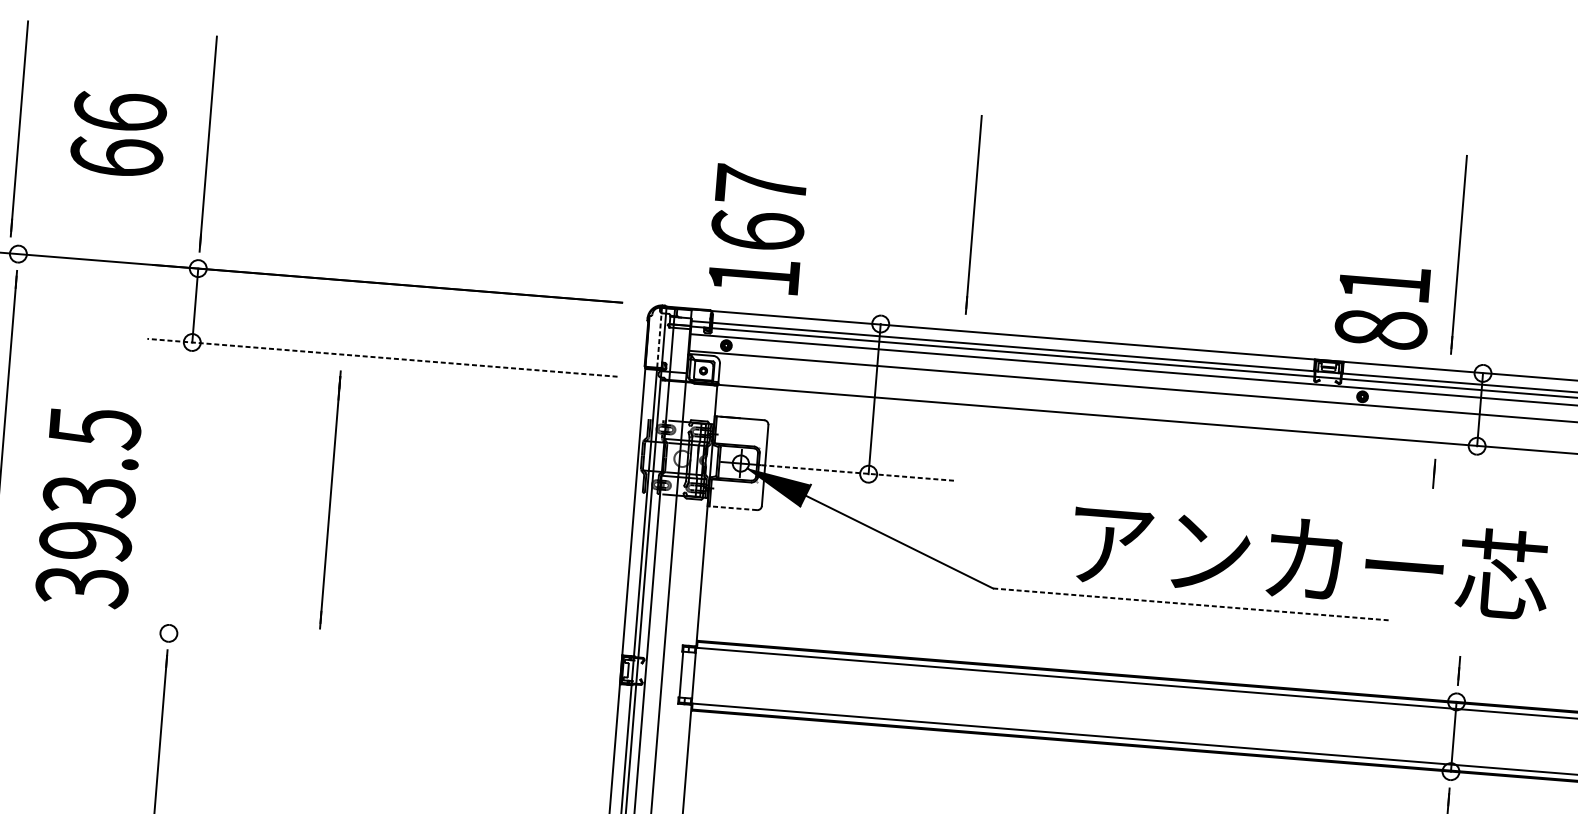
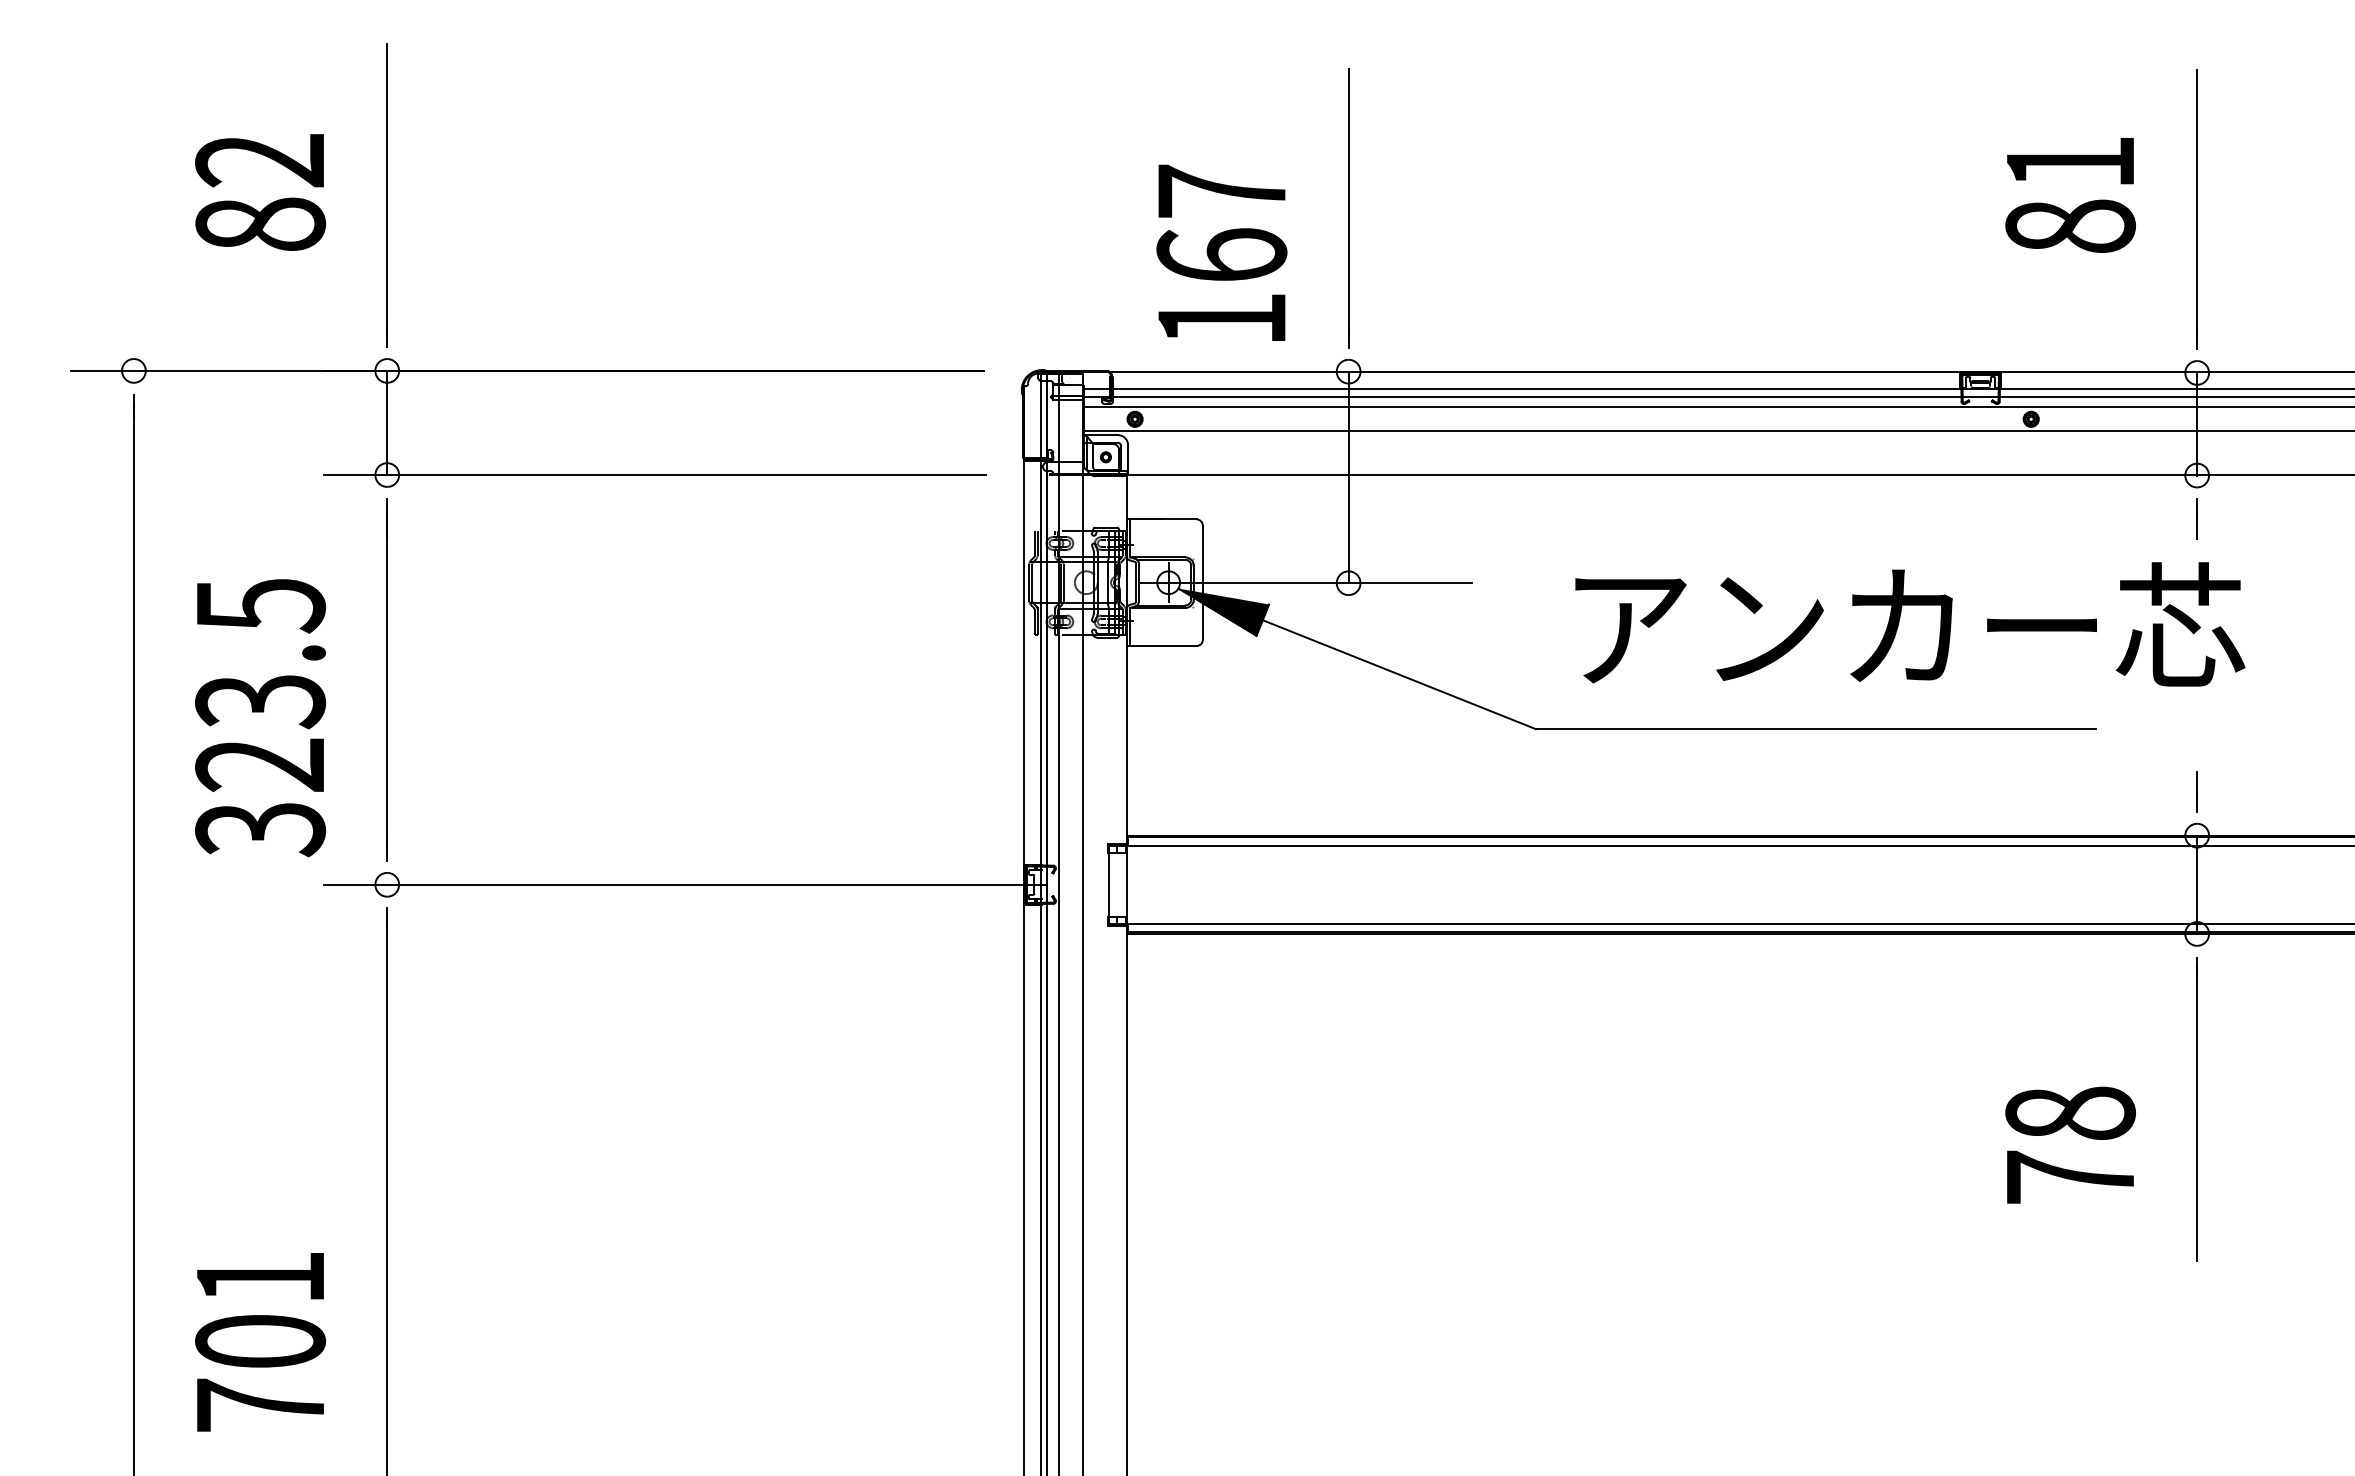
line: (18, 128) -> (120, 195), removed
text: (118, 133) -> (260, 191), 66 -> 82
line: (973, 214) -> (1348, 208), moved
text: (757, 228) -> (1221, 252), moved
line: (1458, 254) -> (2196, 209), moved
text: (1382, 307) -> (2070, 195), moved
line: (659, 338) -> (1040, 416), dashed -> solid
line: (382, 358) -> (654, 475), dashed -> solid
line: (859, 472) -> (1335, 582), dashed -> solid
line: (1433, 473) -> (2196, 518), moved
line: (329, 499) -> (386, 679), moved
line: (732, 508) -> (1161, 646), dashed -> solid
text: (85, 541) -> (260, 765), 393.5 -> 323.5
text: (1311, 558) -> (1910, 624), moved
line: (1192, 604) -> (1816, 729), dashed -> solid
line: (379, 650) -> (684, 884), added

